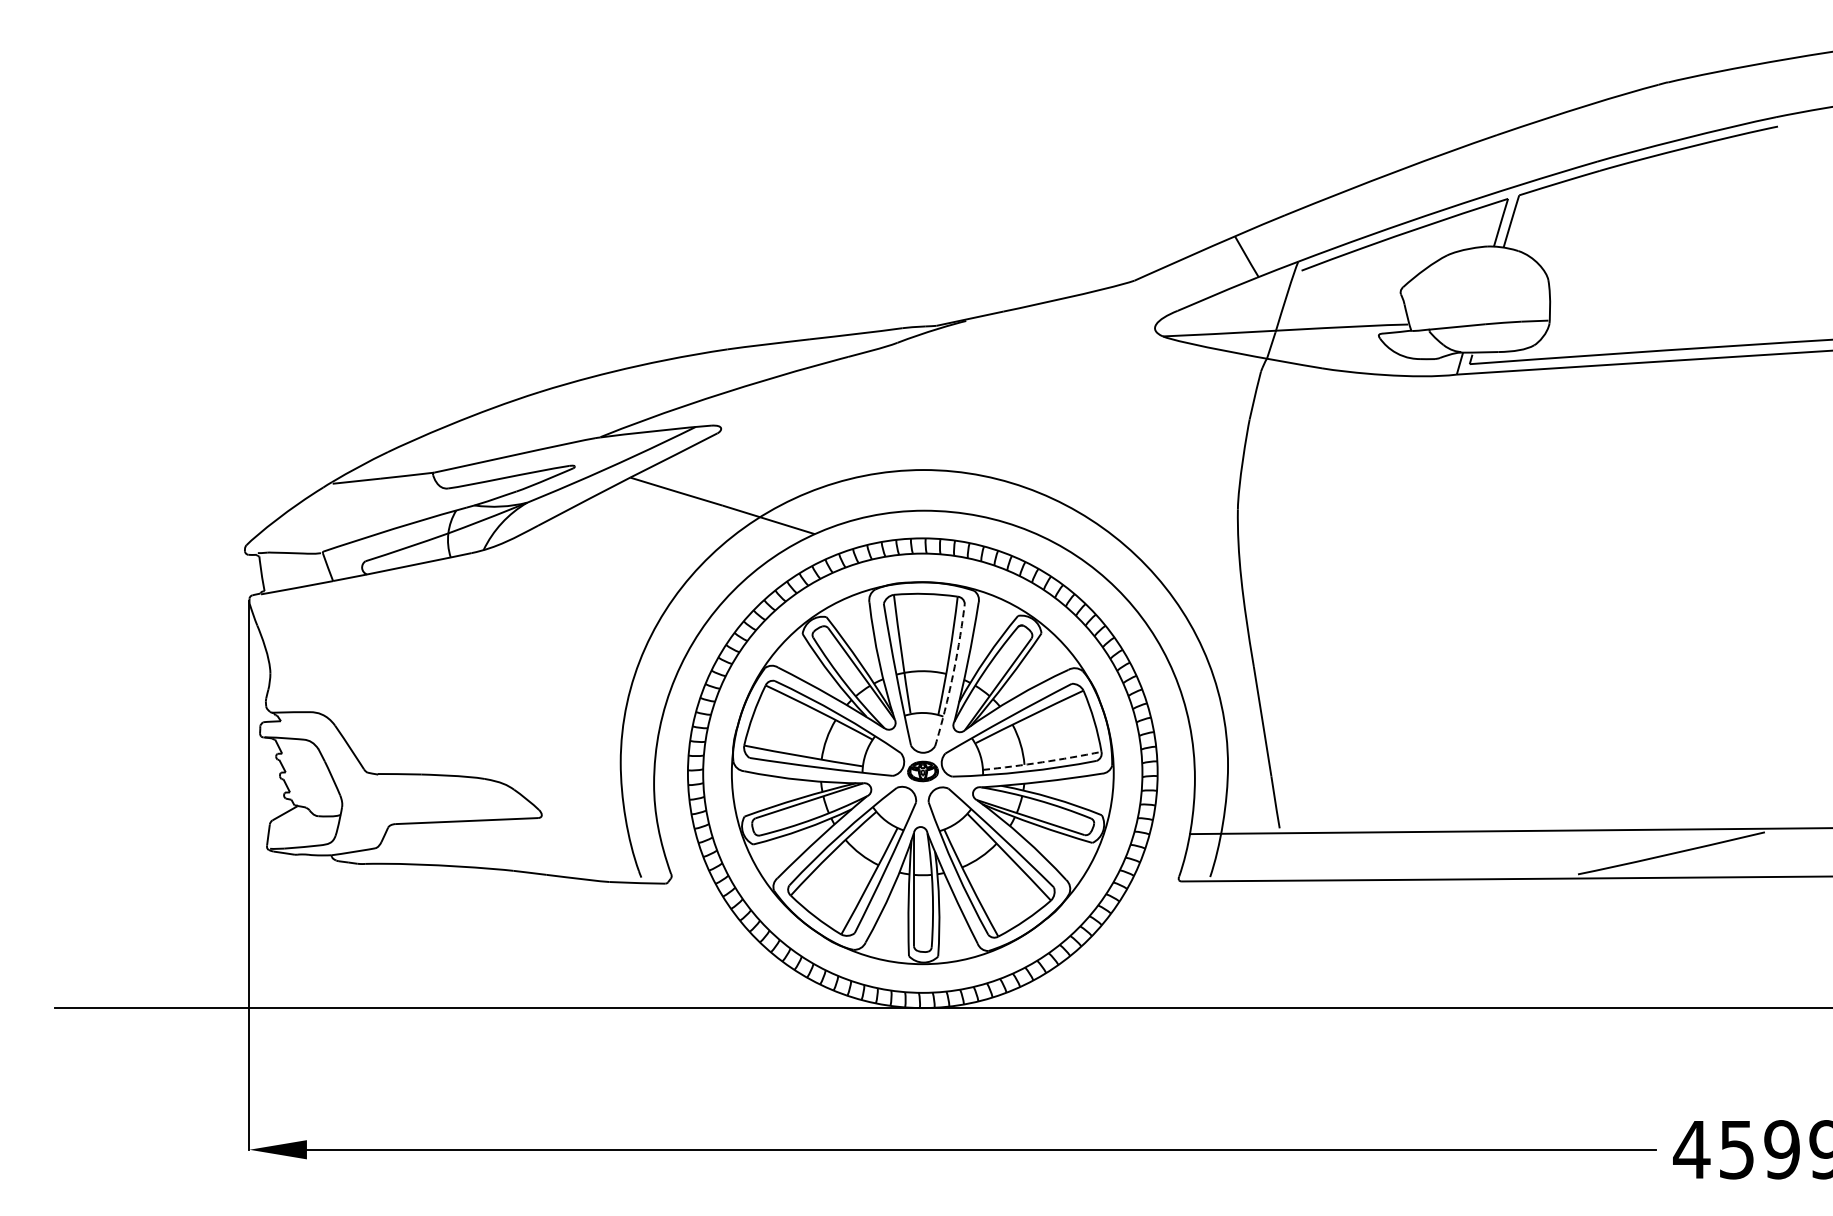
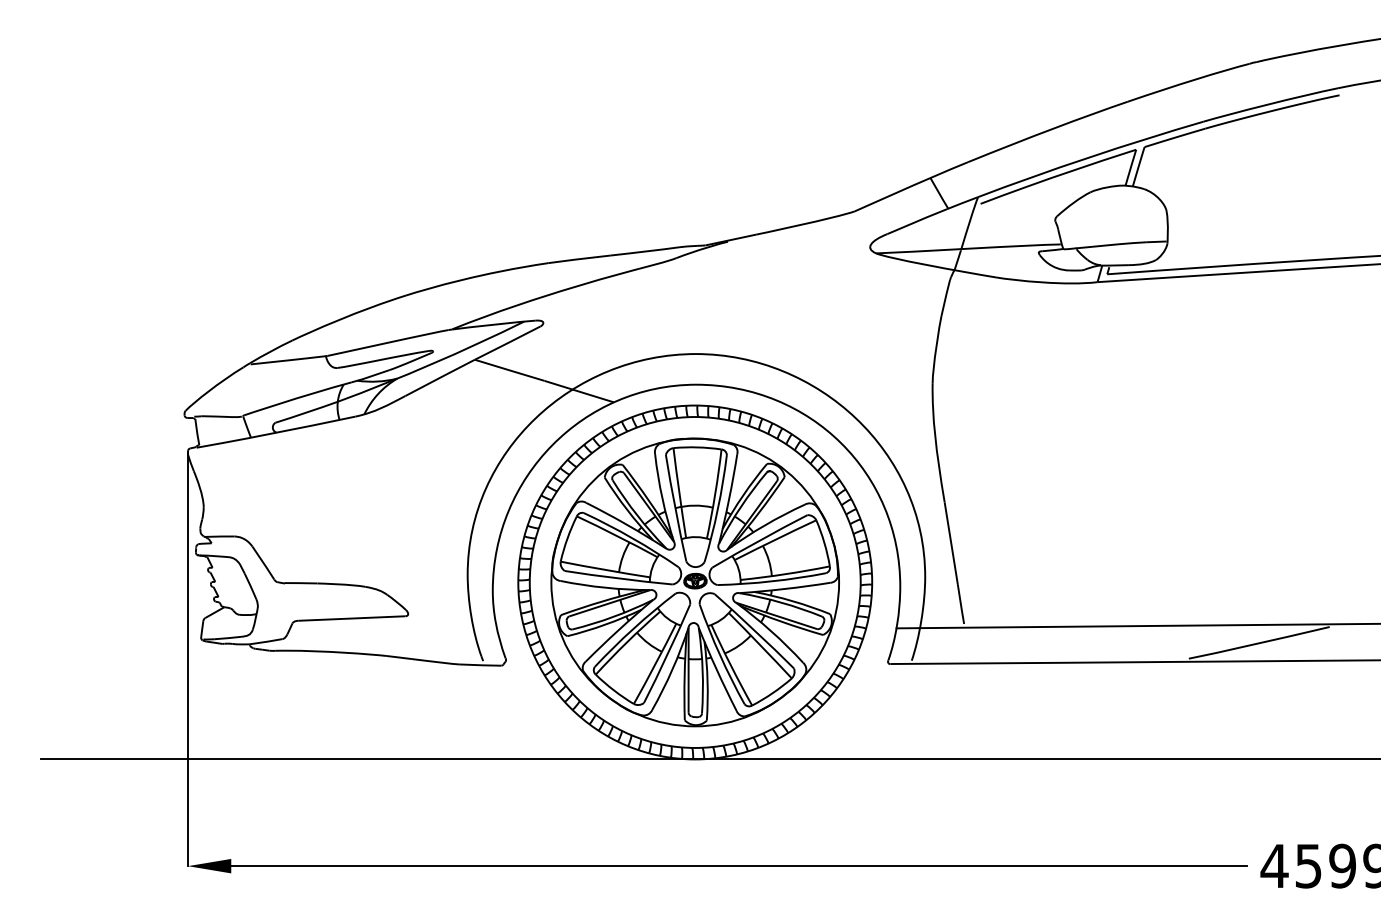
arc: (952, 675) -> (717, 508), dashed -> solid
arc: (1042, 762) -> (785, 574), dashed -> solid

